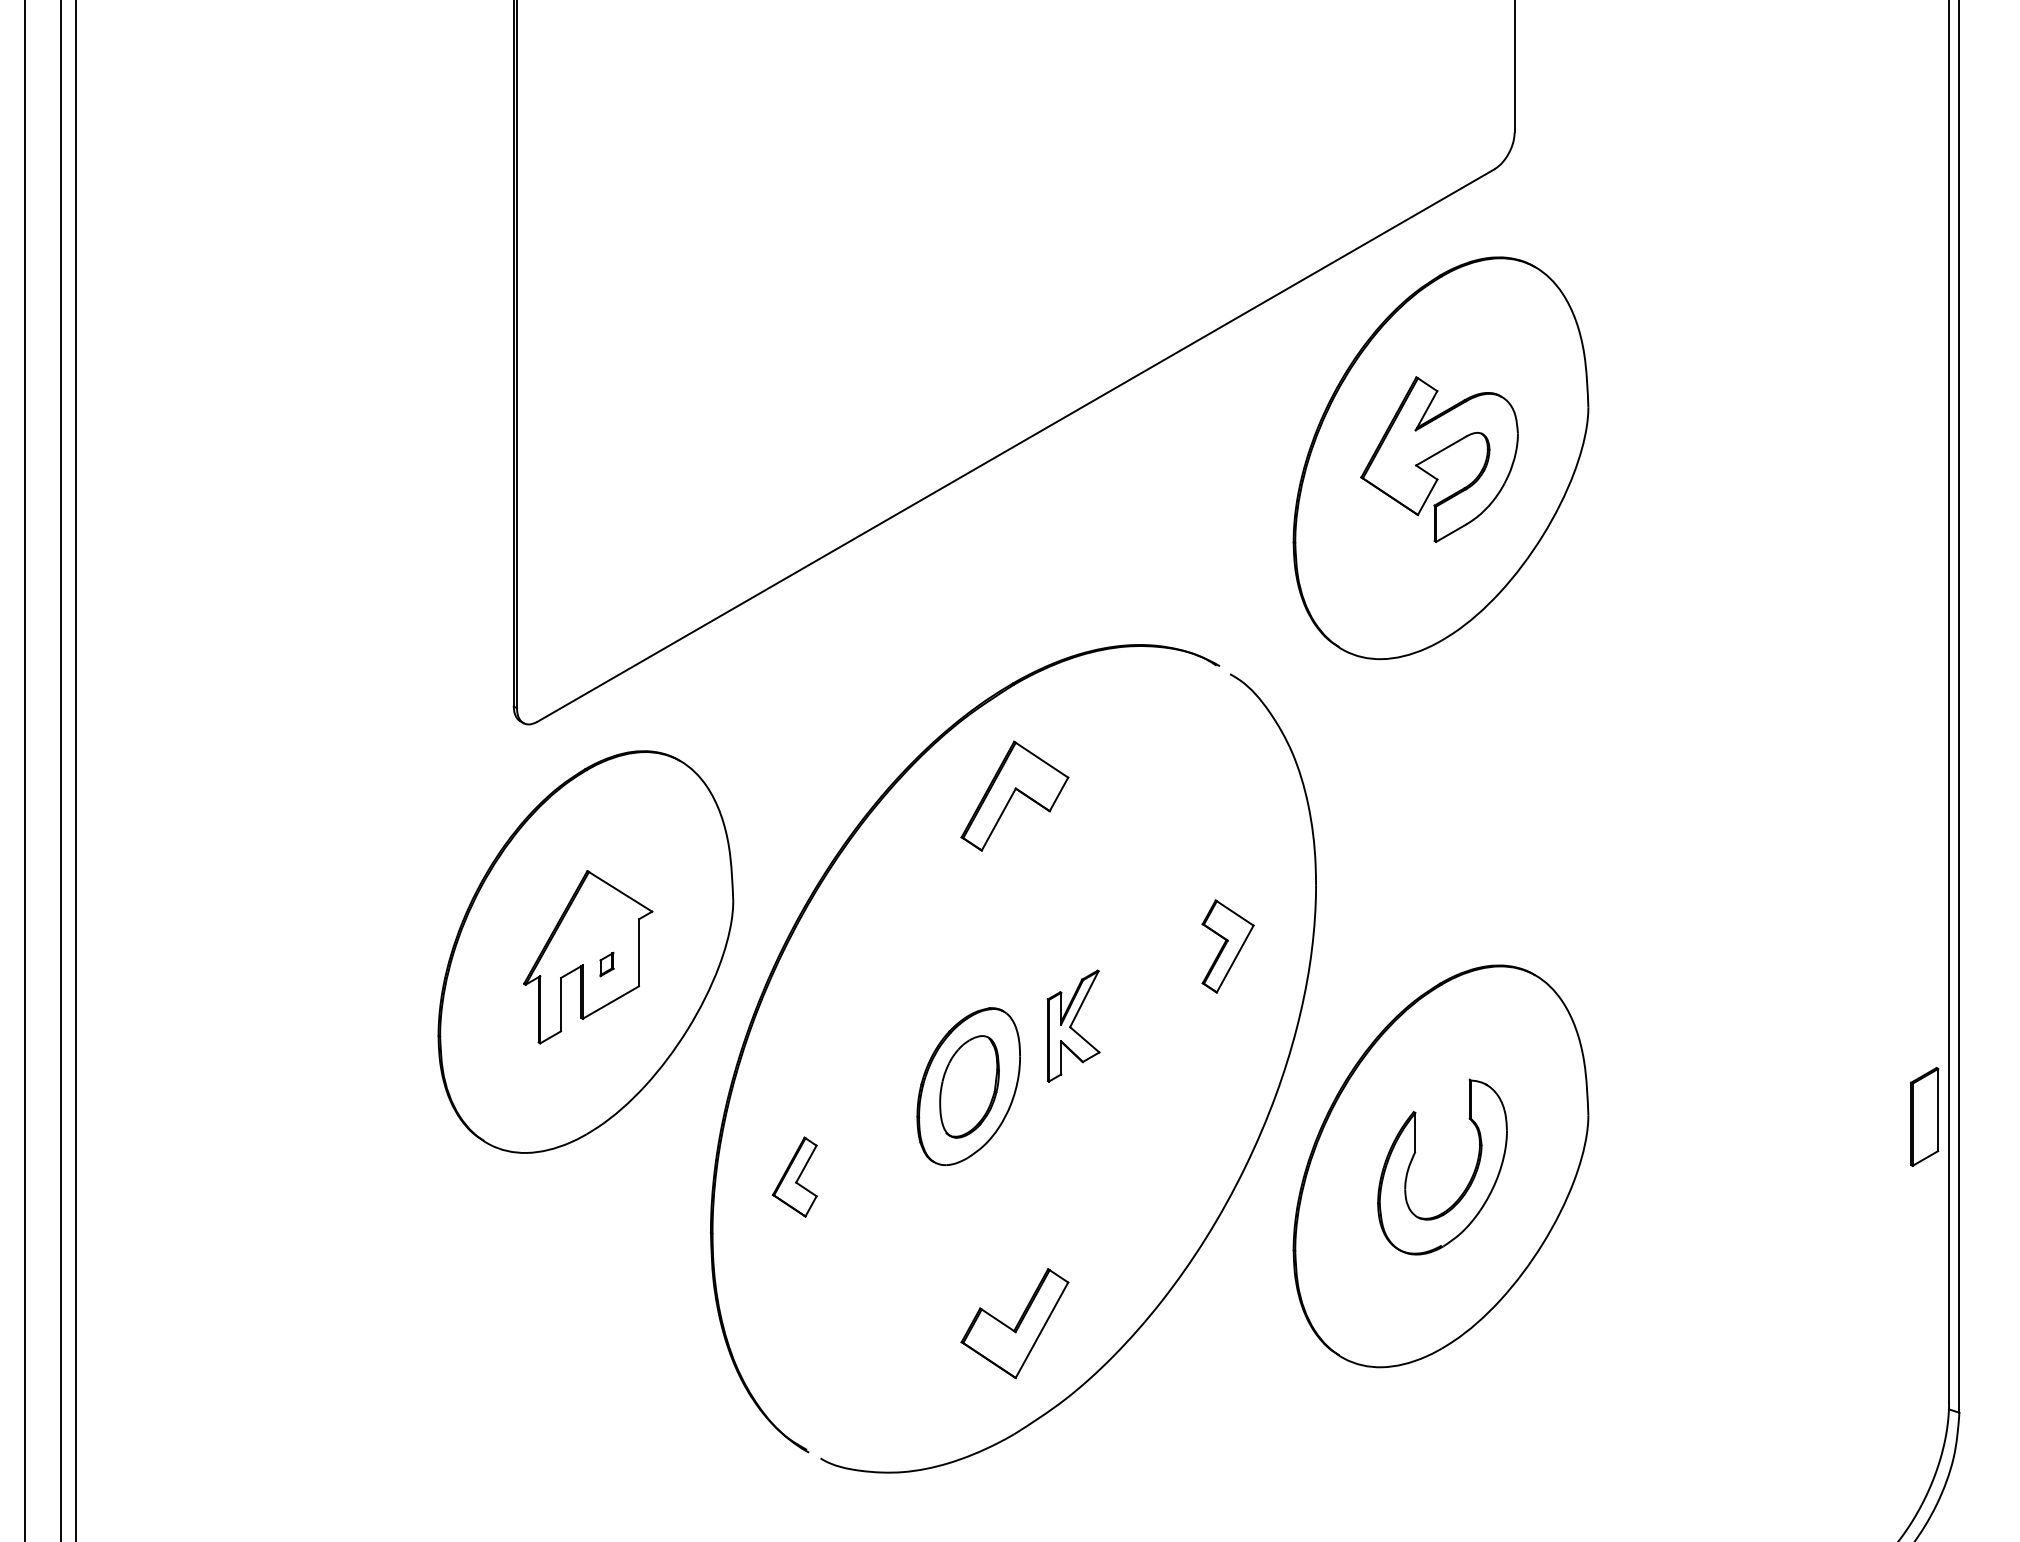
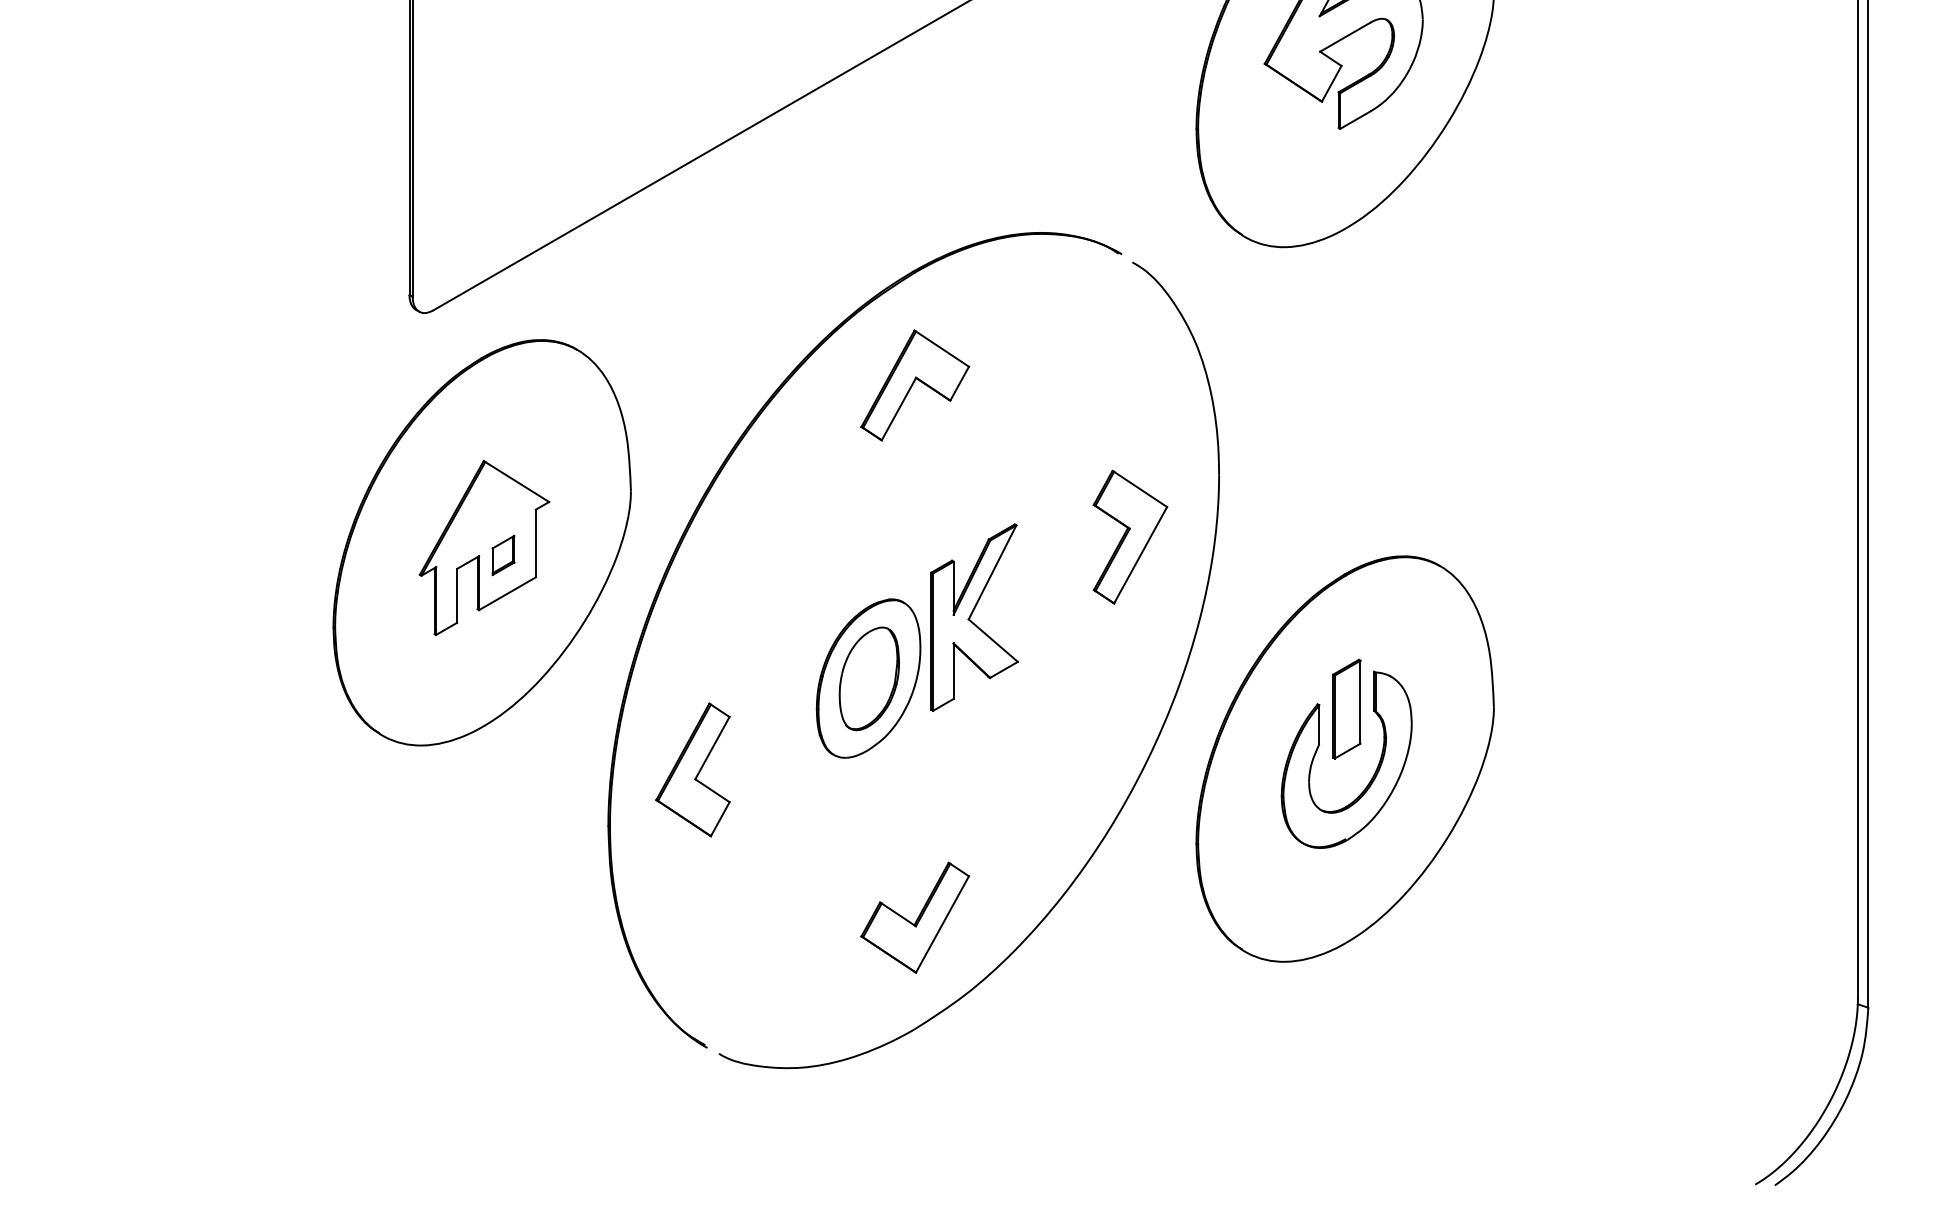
part: (1227, 946) -> (1129, 537), size x1.43
part: (606, 964) -> (503, 555), size x1.67
part: (1073, 1025) -> (974, 616), size x1.67
part: (1924, 1116) -> (1346, 708), moved
part: (794, 1176) -> (692, 769), size x1.67

